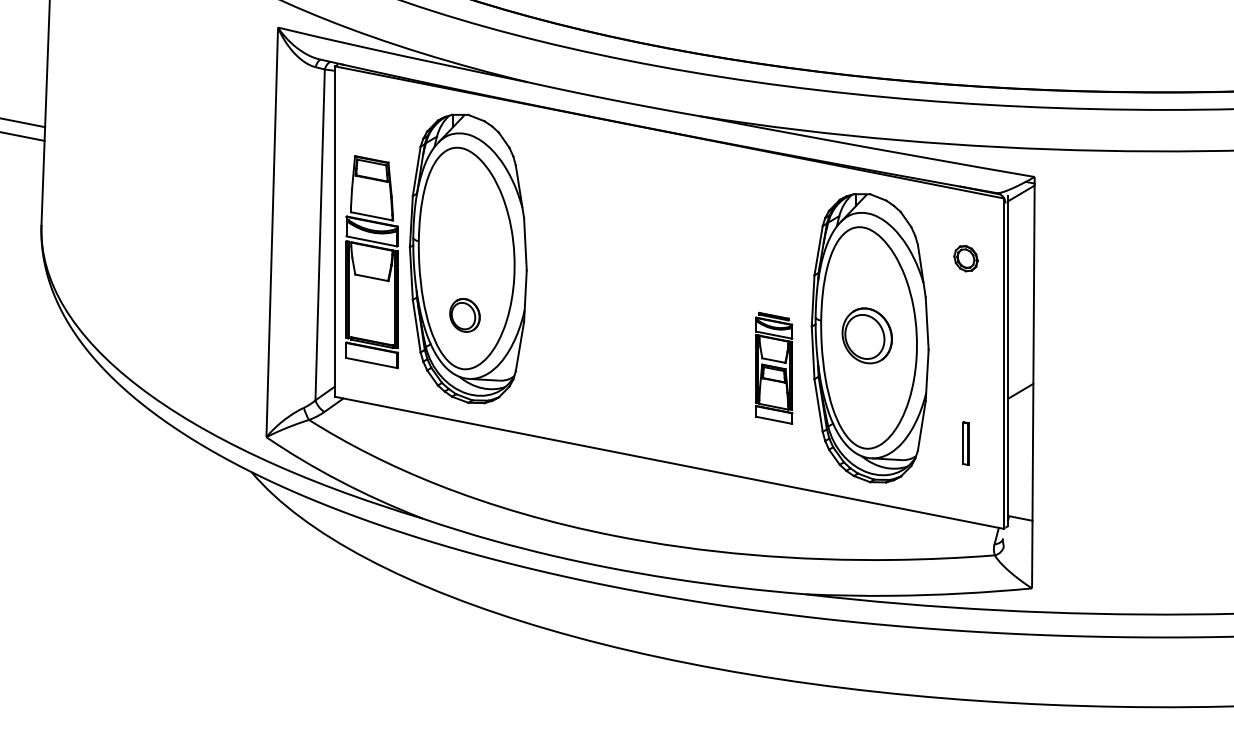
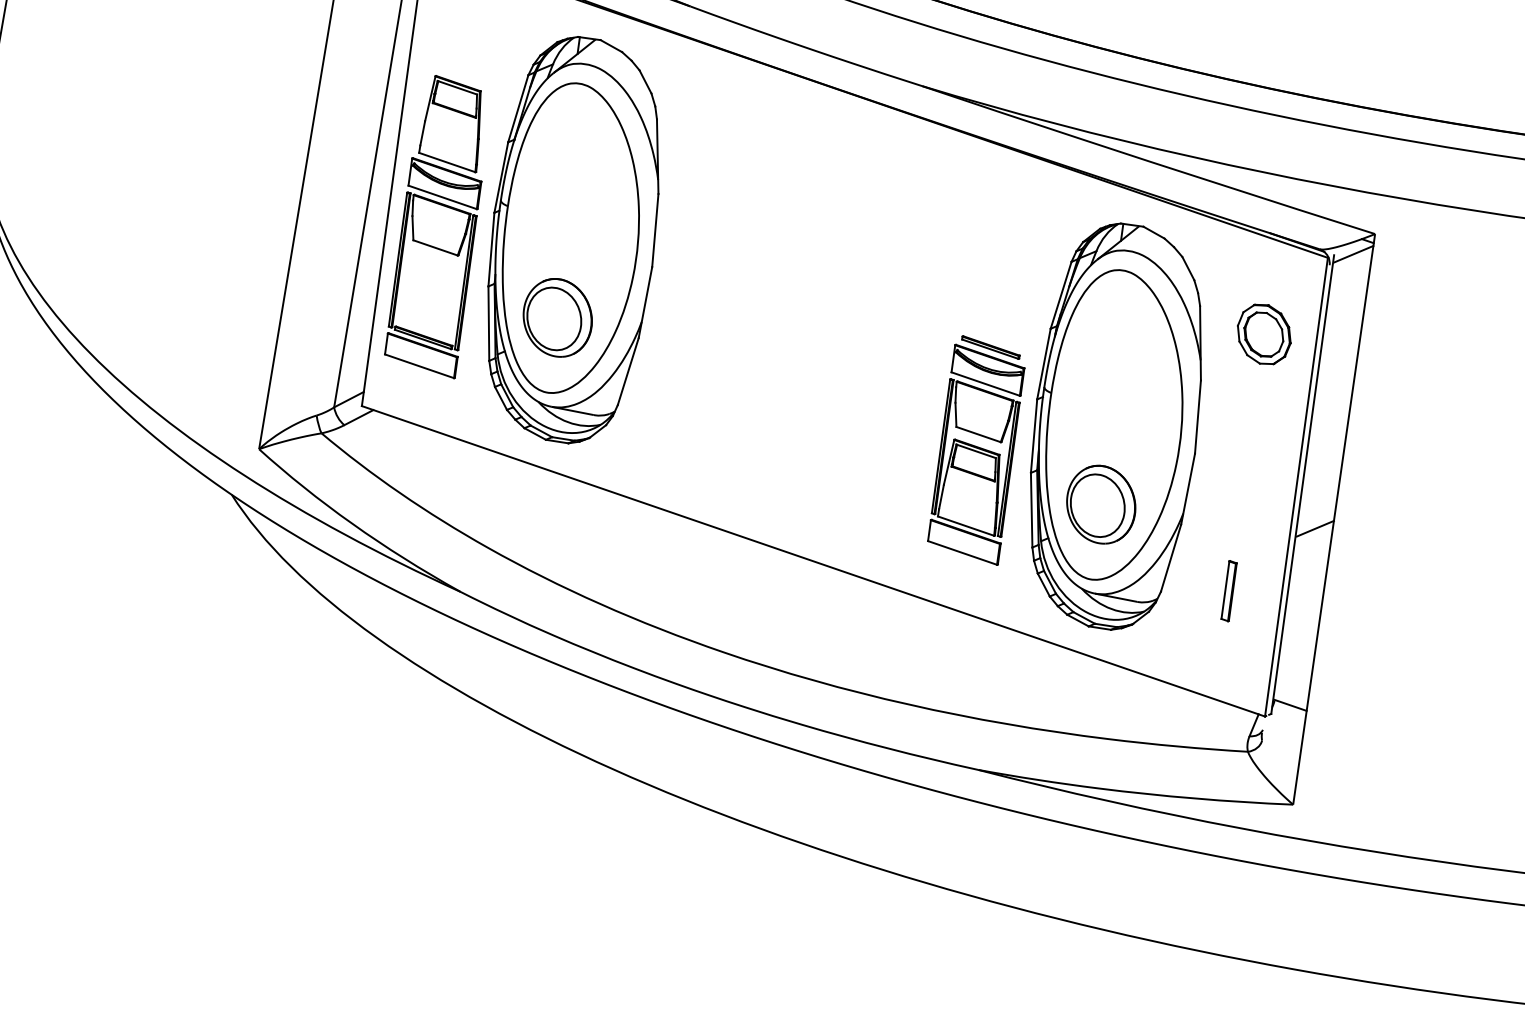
part: (965, 258) -> (1263, 334), size x1.67
part: (464, 315) -> (557, 317), size x1.67
part: (866, 335) -> (1100, 503), moved
part: (773, 368) -> (976, 450), size x1.43

